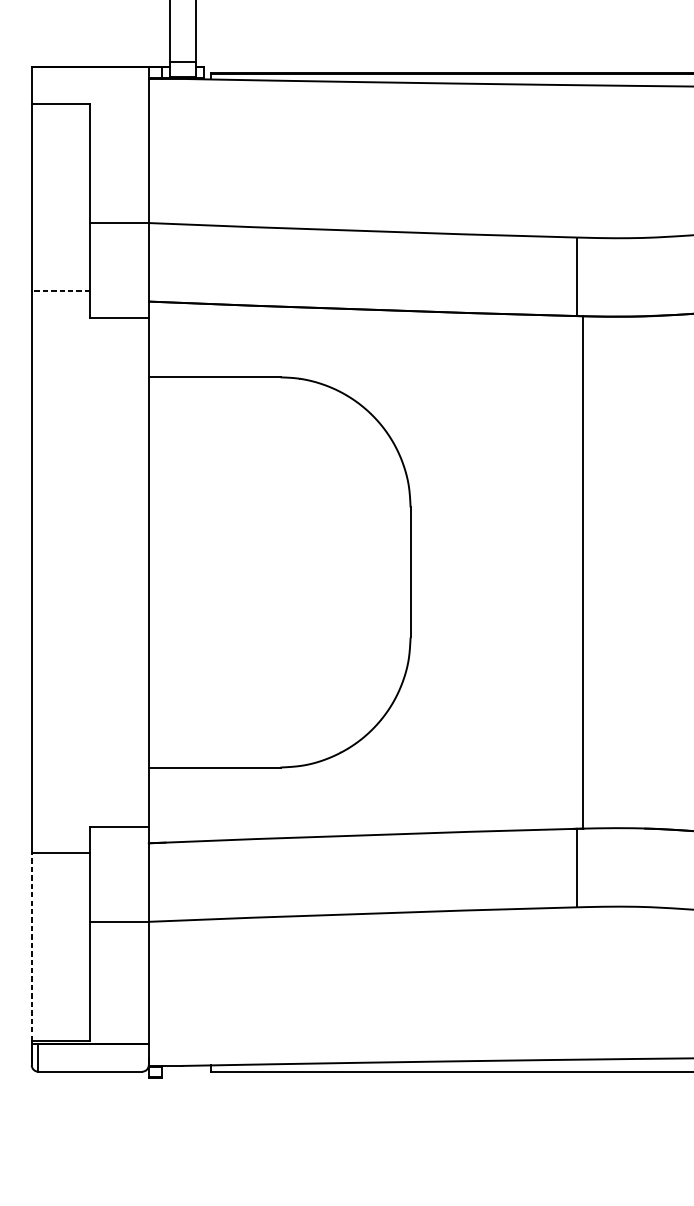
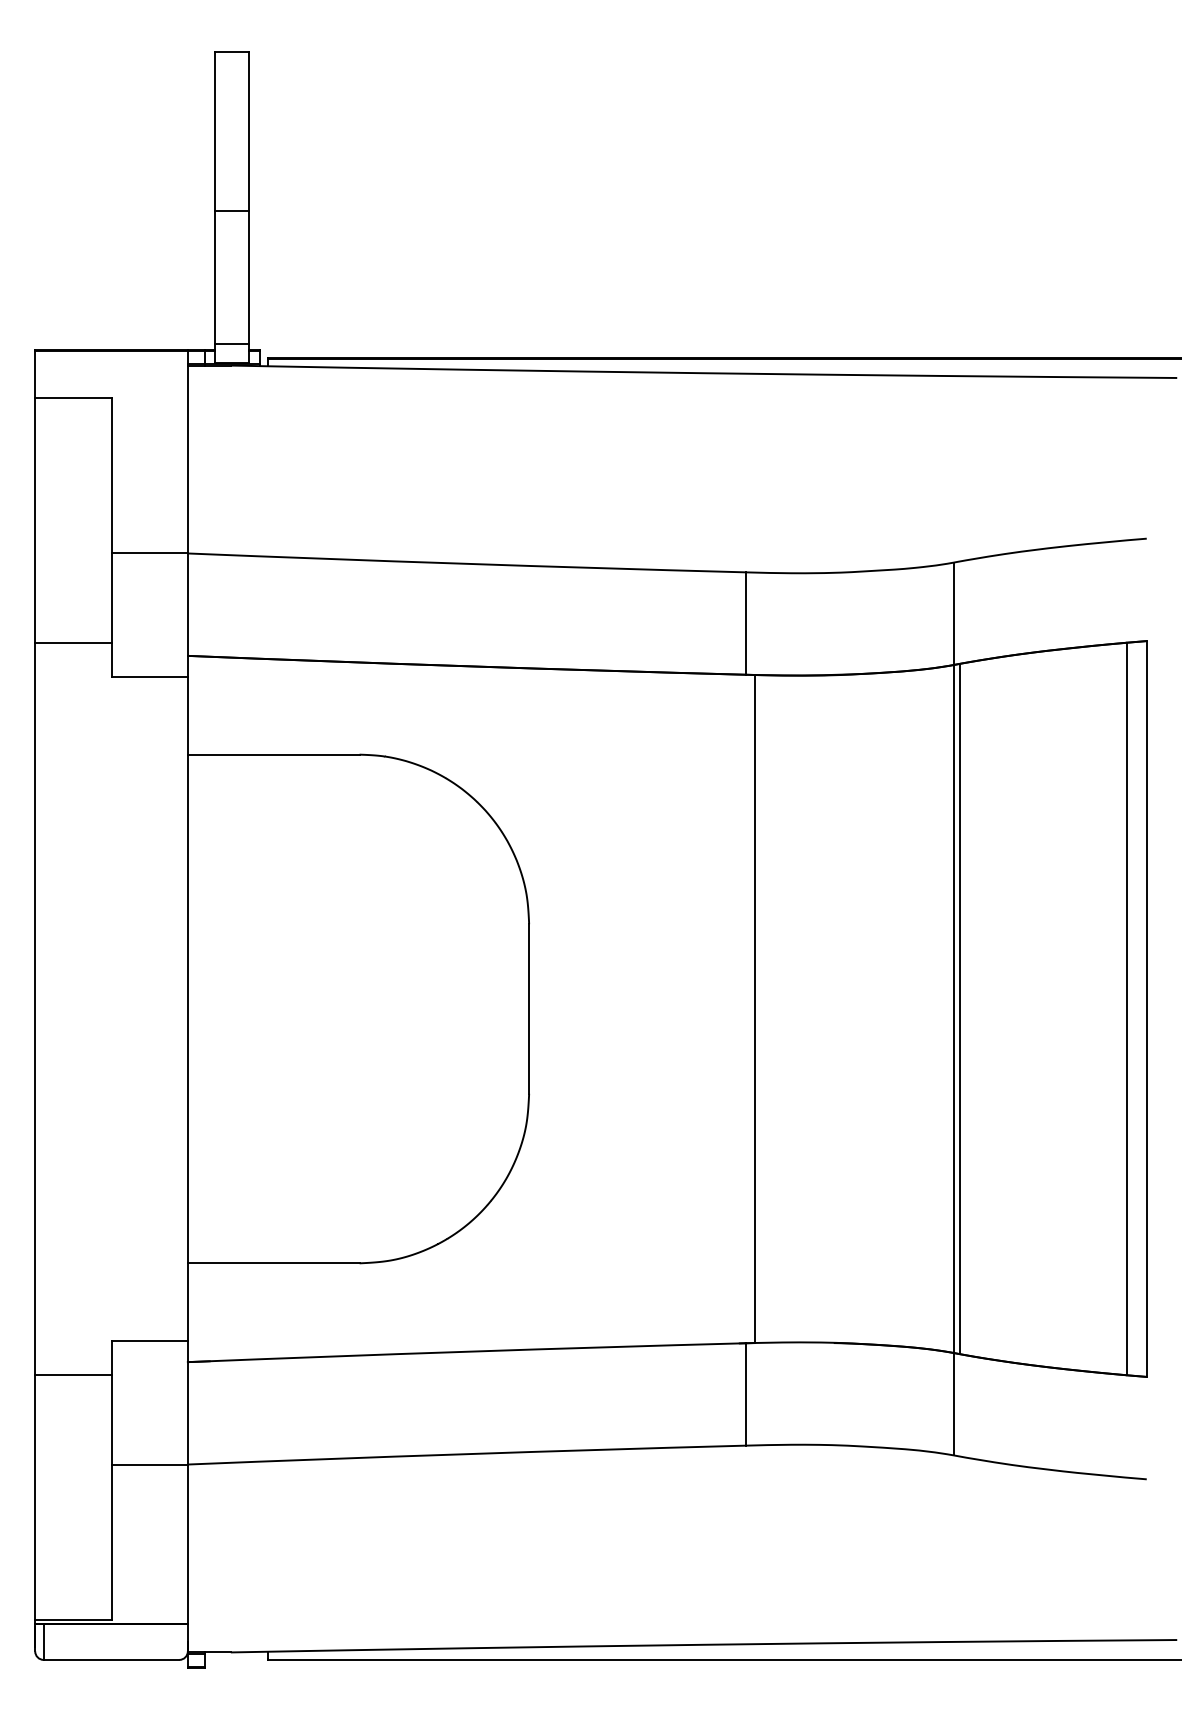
line: (60, 291) -> (72, 642), dashed -> solid
line: (31, 947) -> (35, 1497), dashed -> solid

